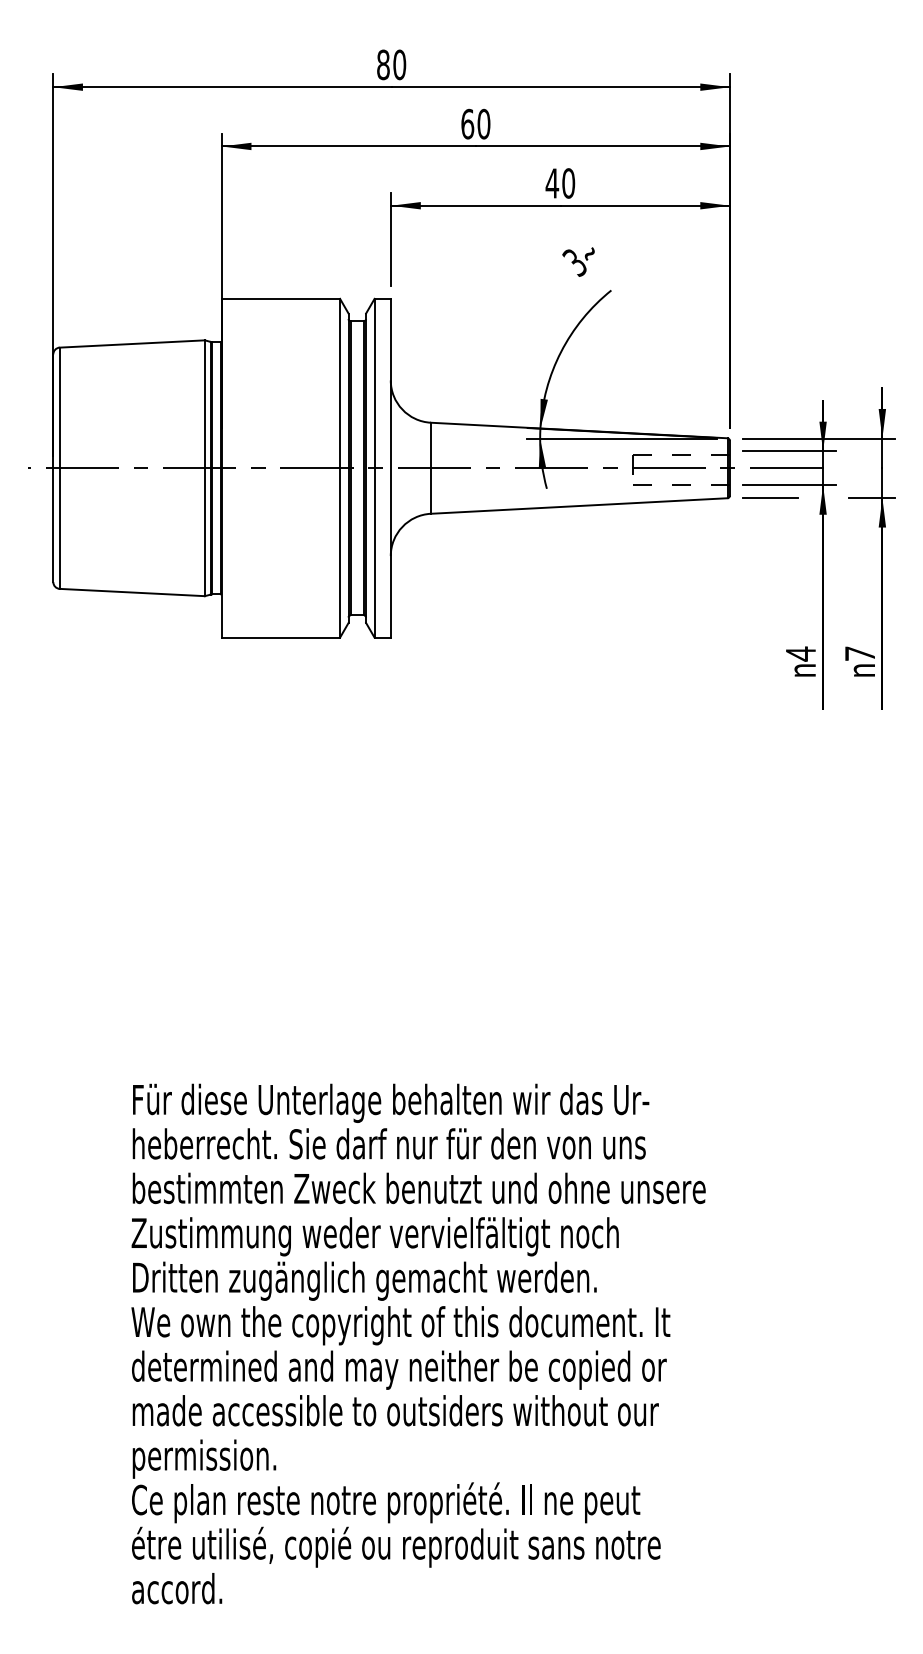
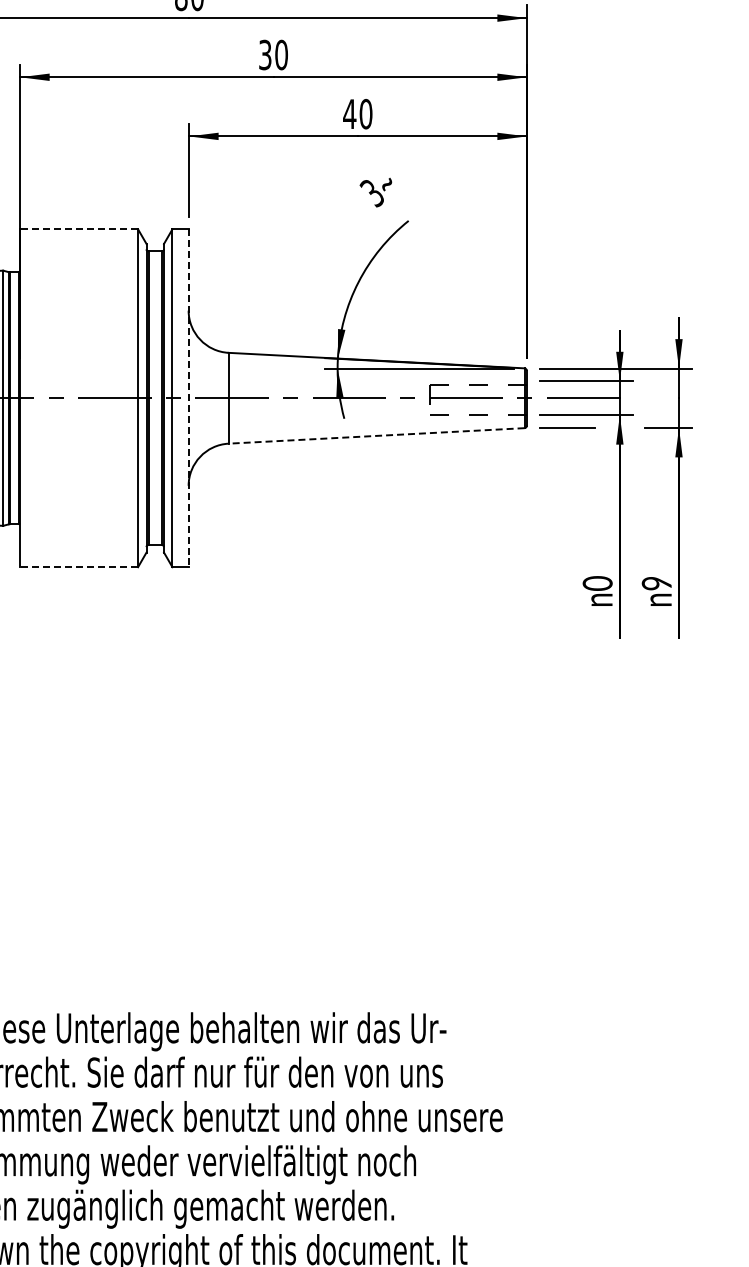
text: (467, 123) -> (265, 54), 60 -> 30
line: (280, 298) -> (78, 228), solid -> dashed
line: (390, 468) -> (188, 398), solid -> dashed
line: (579, 506) -> (376, 436), solid -> dashed
line: (280, 637) -> (78, 567), solid -> dashed
text: (800, 653) -> (597, 583), 4 -> 0
text: (859, 653) -> (656, 583), 7 -> 9

